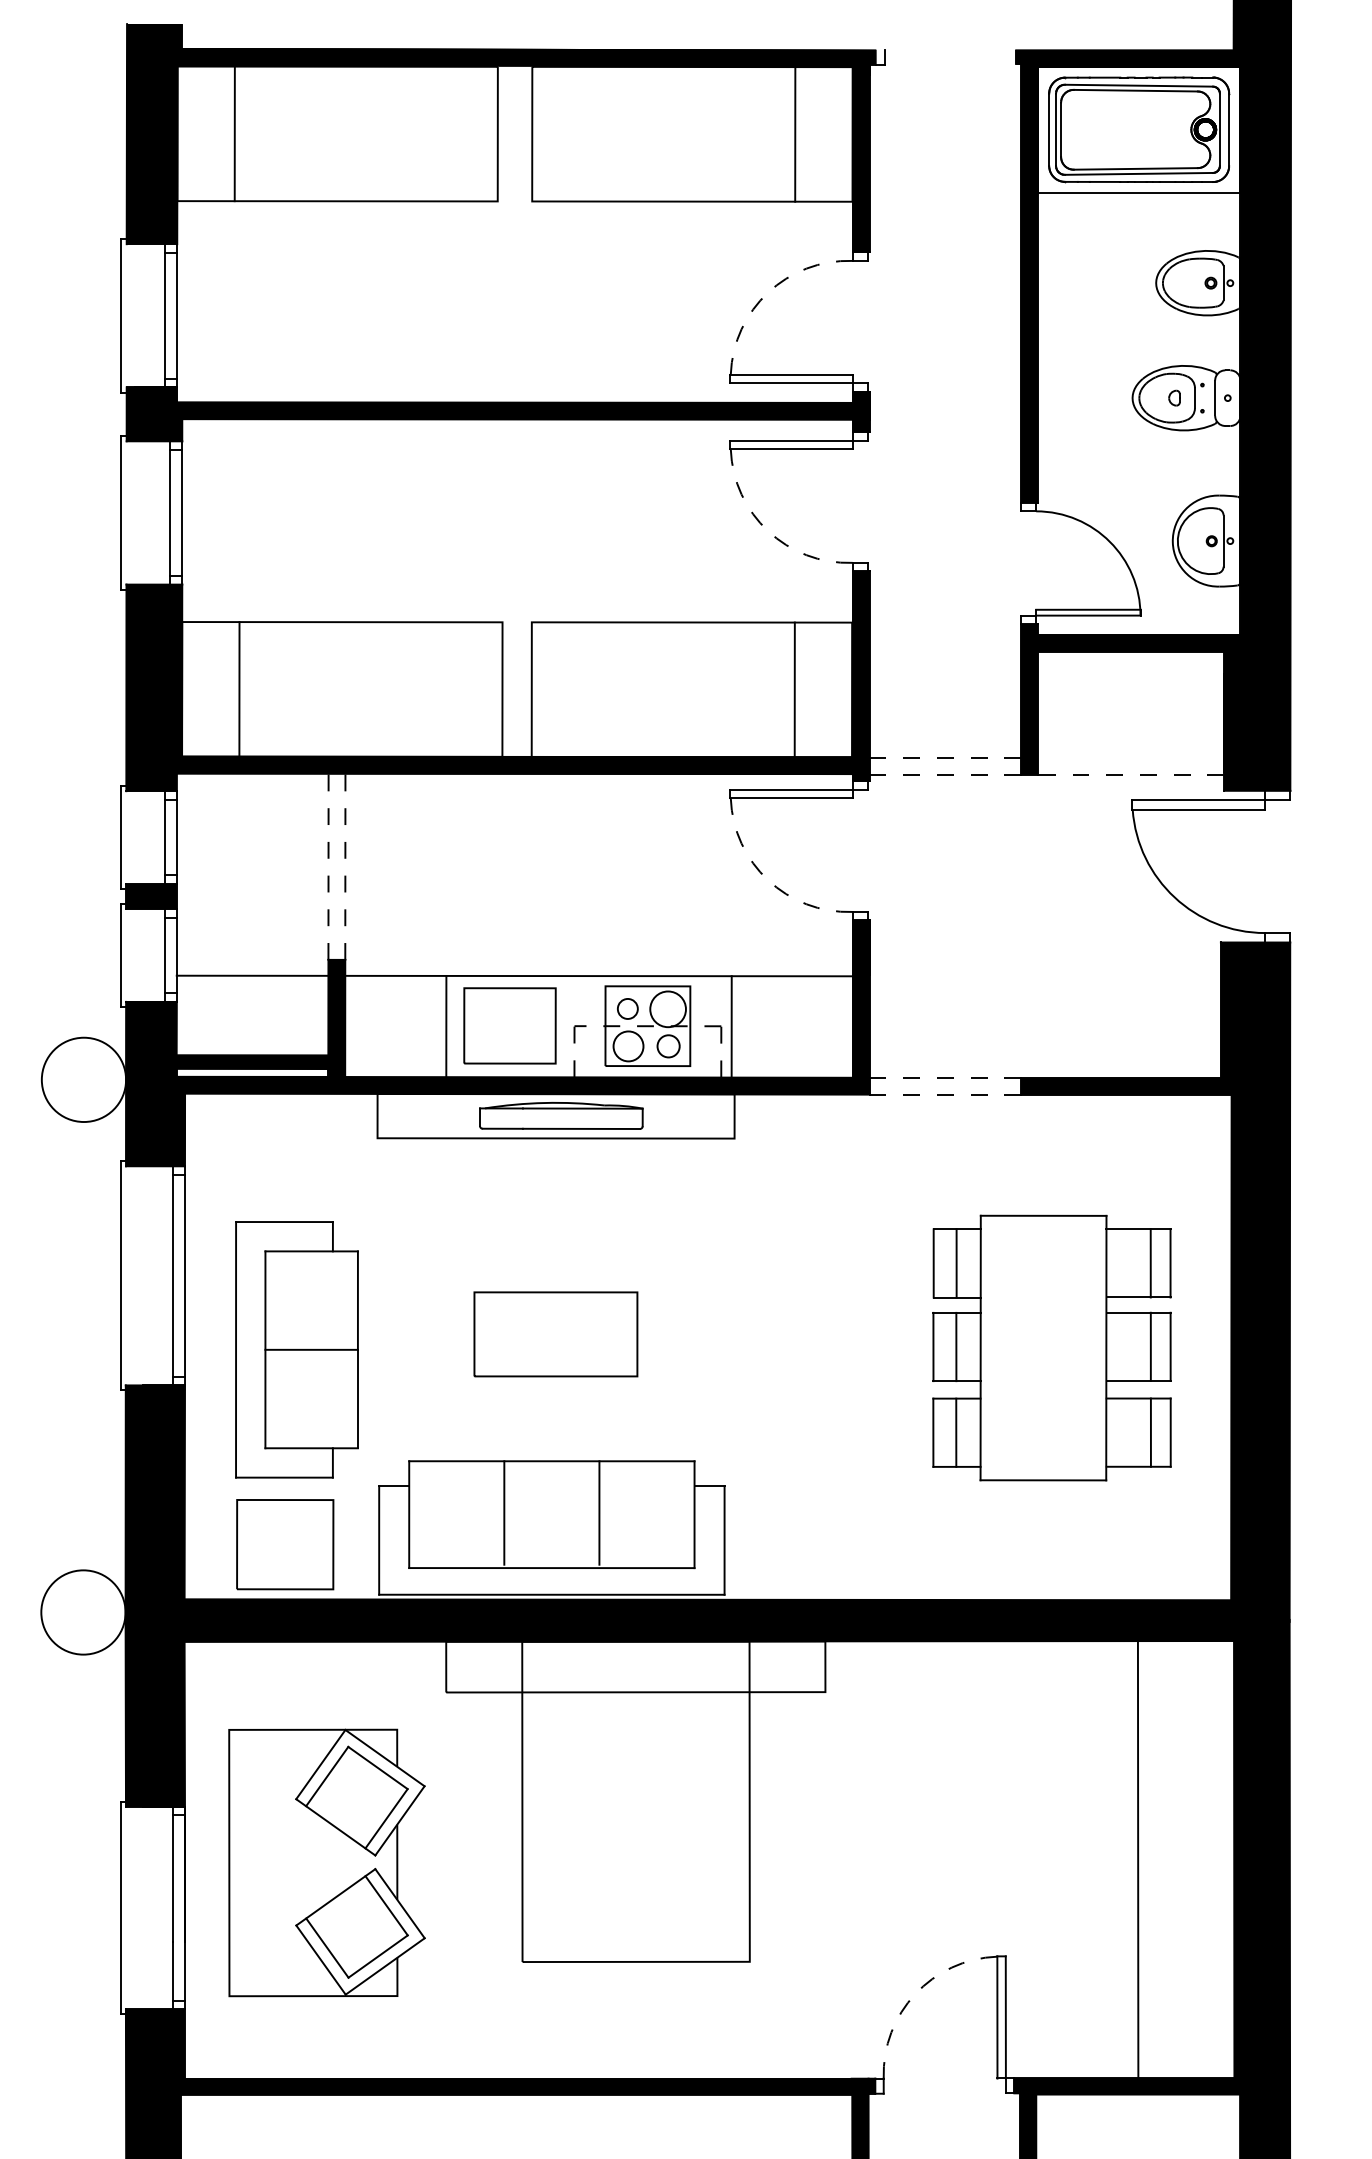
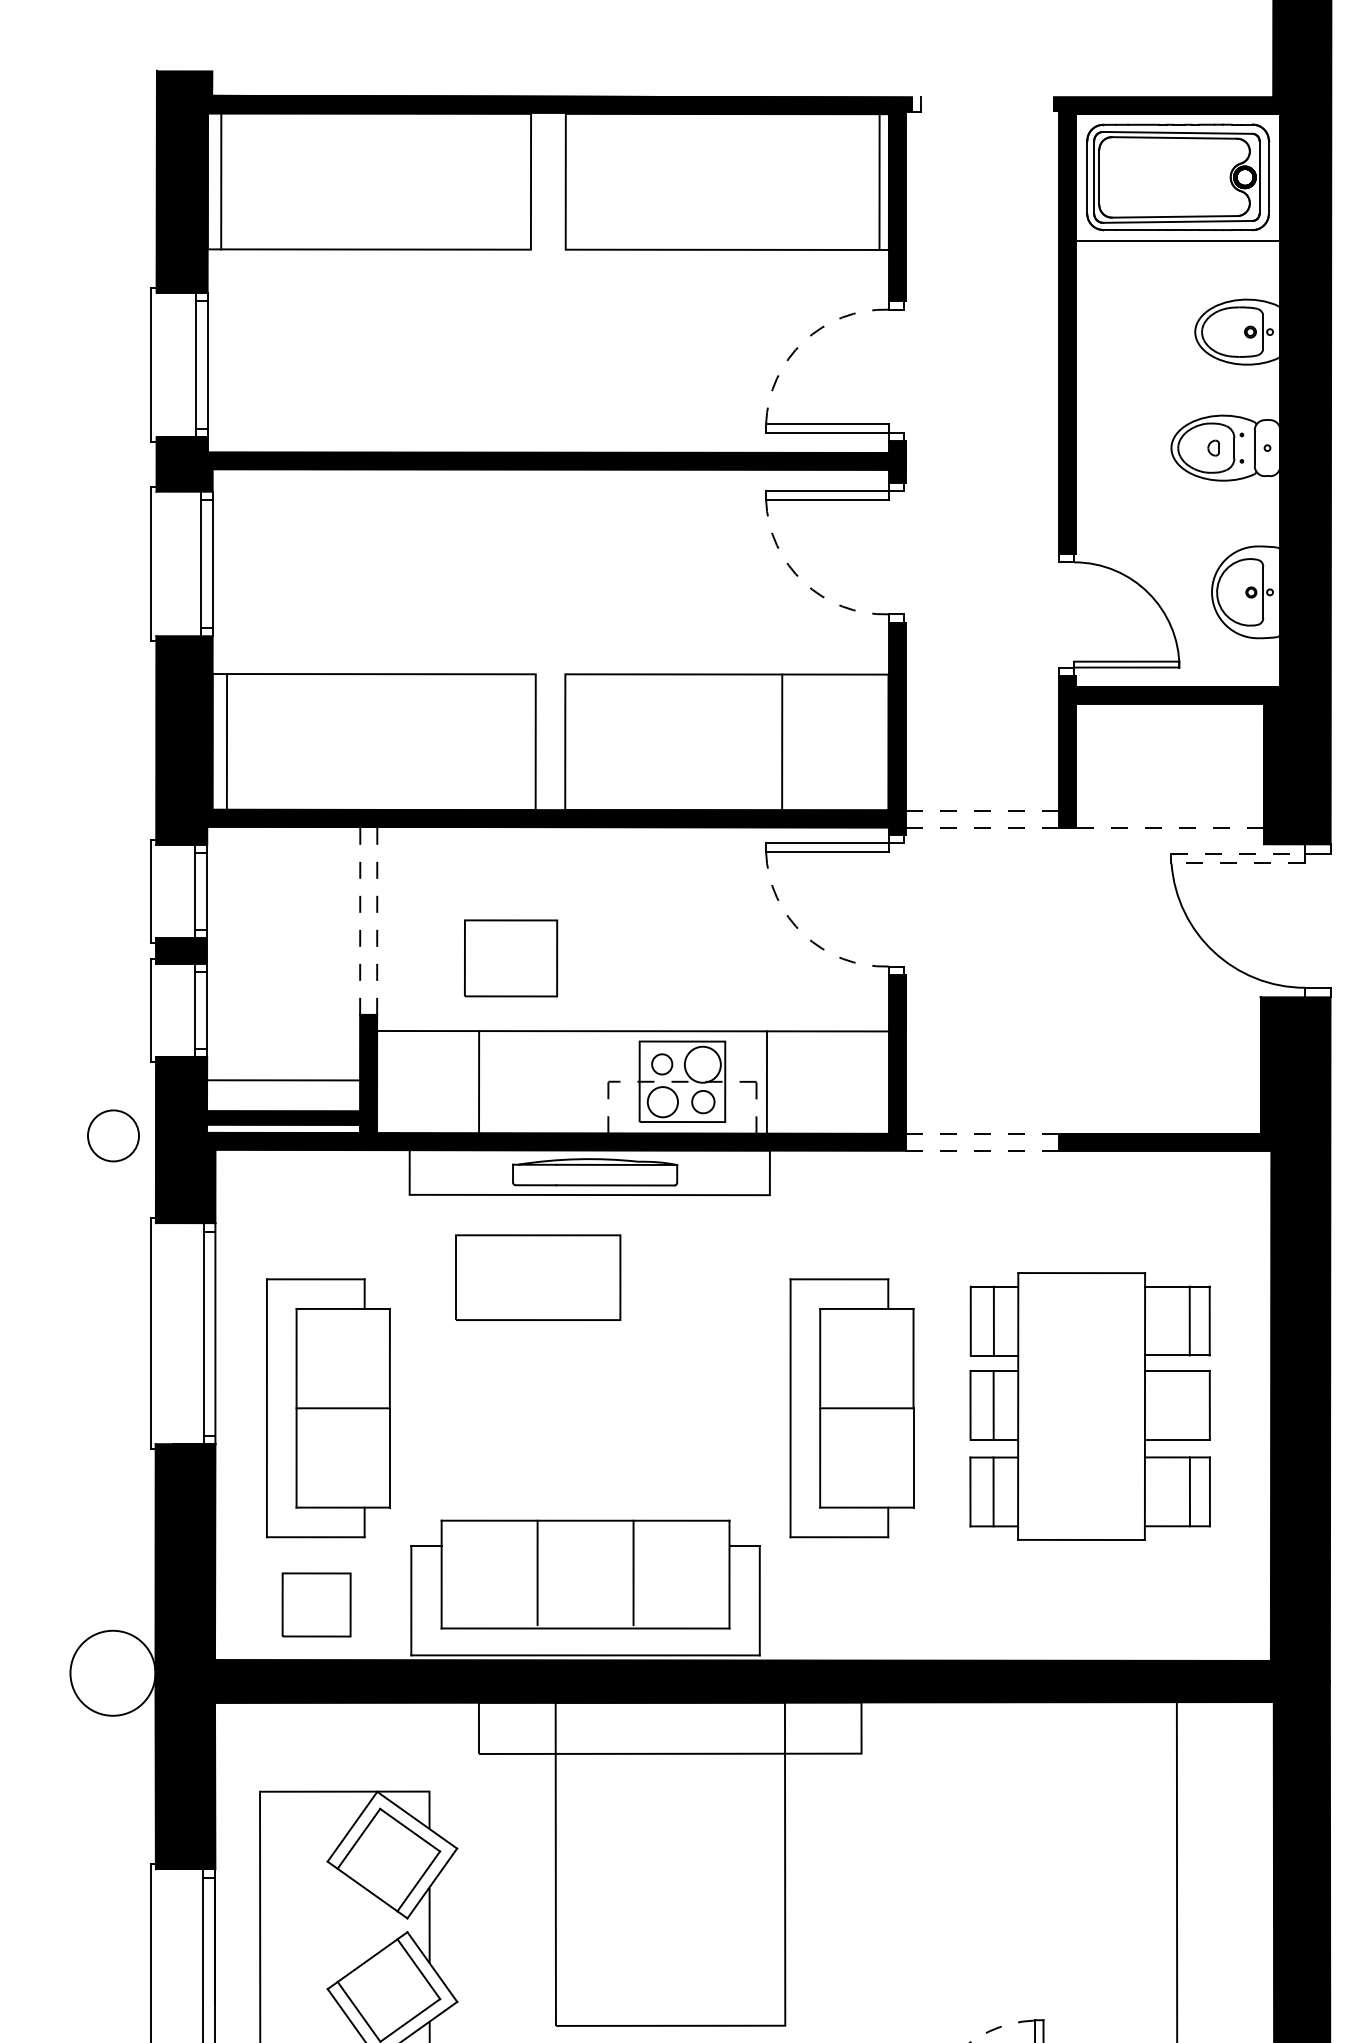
line: (234, 133) -> (220, 181), moved
line: (795, 134) -> (879, 182), moved
line: (239, 689) -> (227, 742), moved
line: (794, 689) -> (781, 742), moved
line: (1199, 800) -> (1238, 854), solid -> dashed
line: (1198, 809) -> (1237, 863), solid -> dashed
line: (252, 975) -> (283, 1080), moved
part: (509, 1025) -> (510, 957), moved
circle: (83, 1079) -> (113, 1135), size x0.6
part: (555, 1334) -> (537, 1277), moved
line: (1150, 1346) -> (1189, 1404), removed
part: (815, 1349) -> (851, 1407), added
part: (285, 1544) -> (316, 1604), size x0.7

